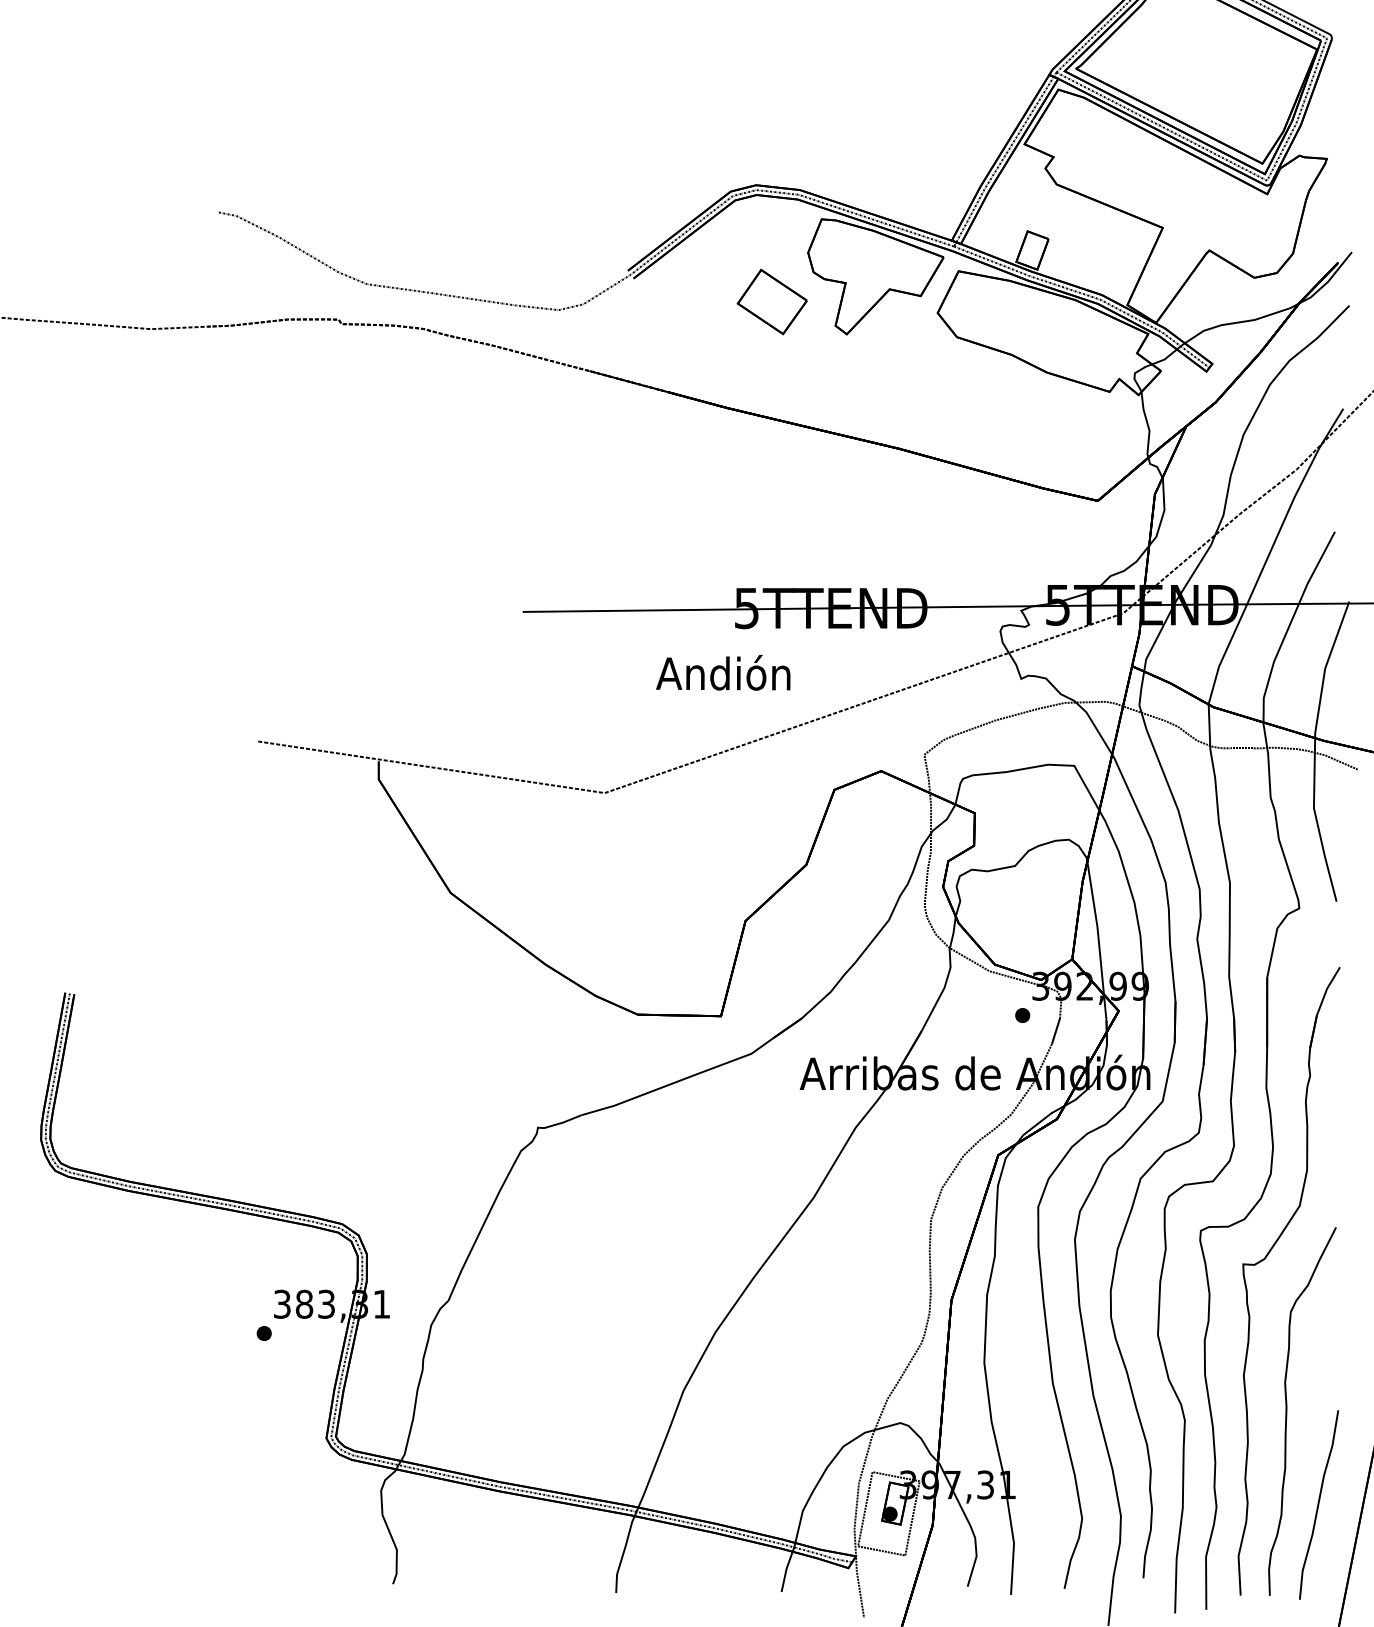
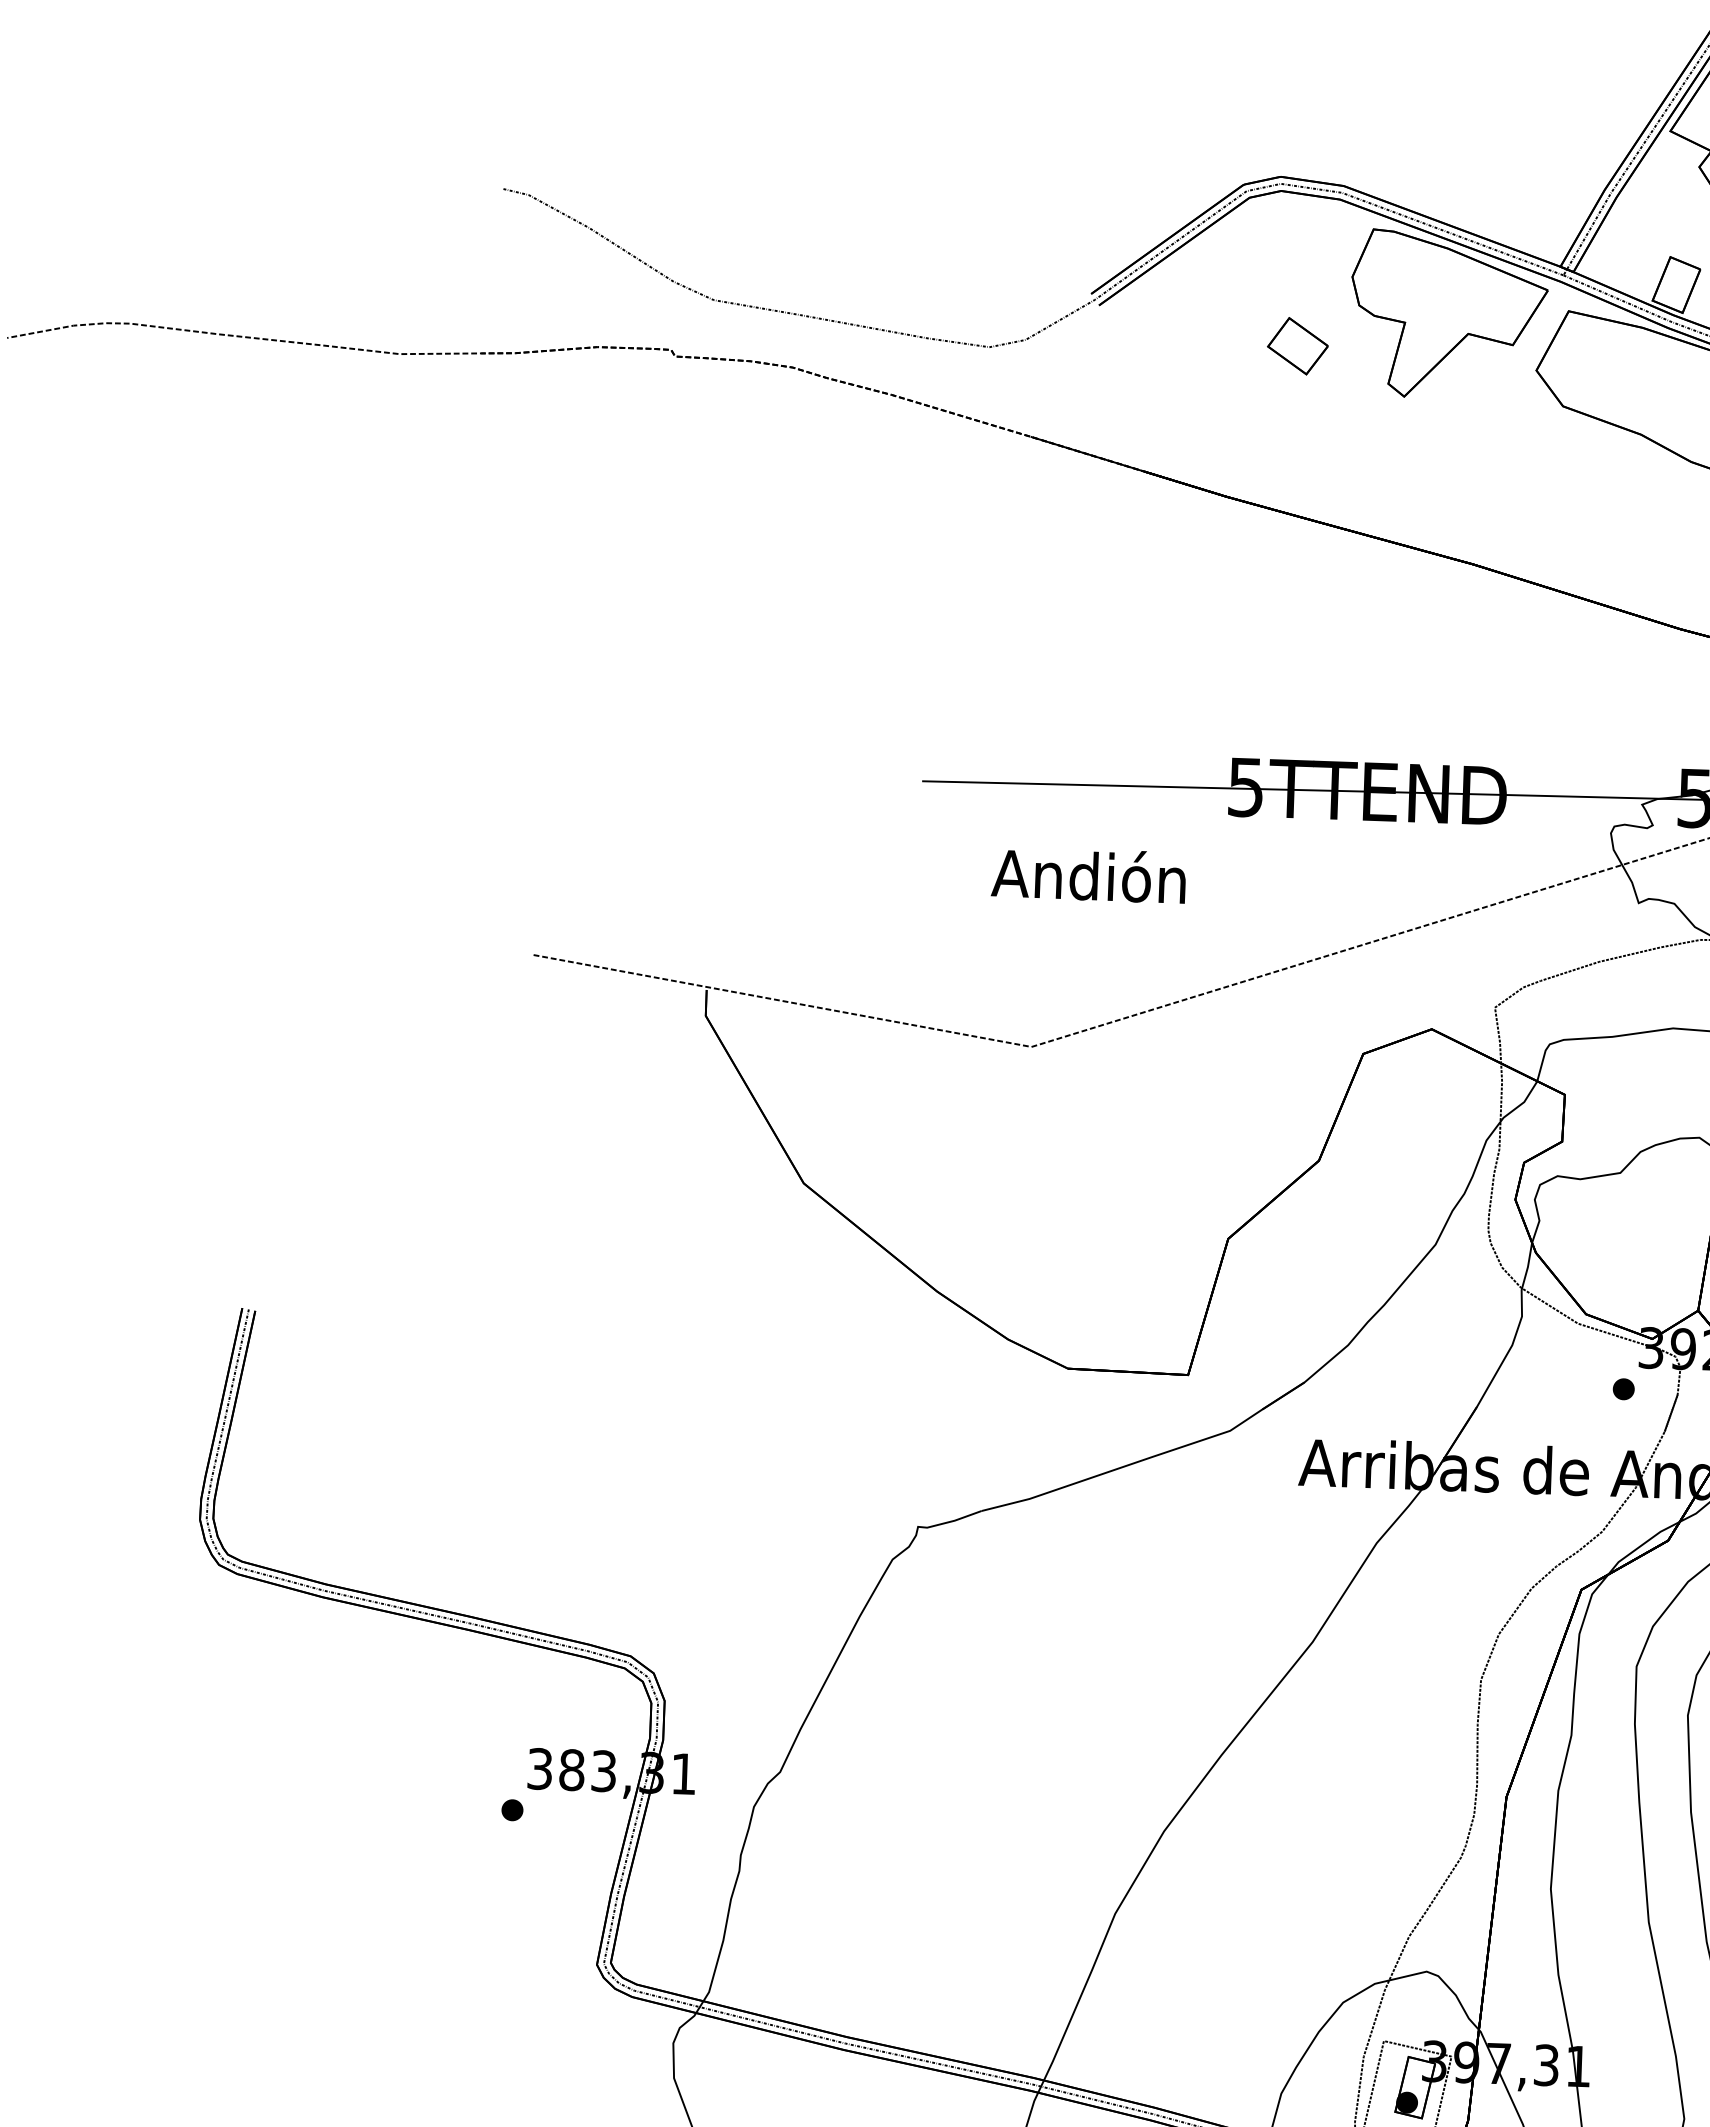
part: (771, 301) -> (1297, 345), size x0.6
text: (723, 672) -> (1089, 874), moved

